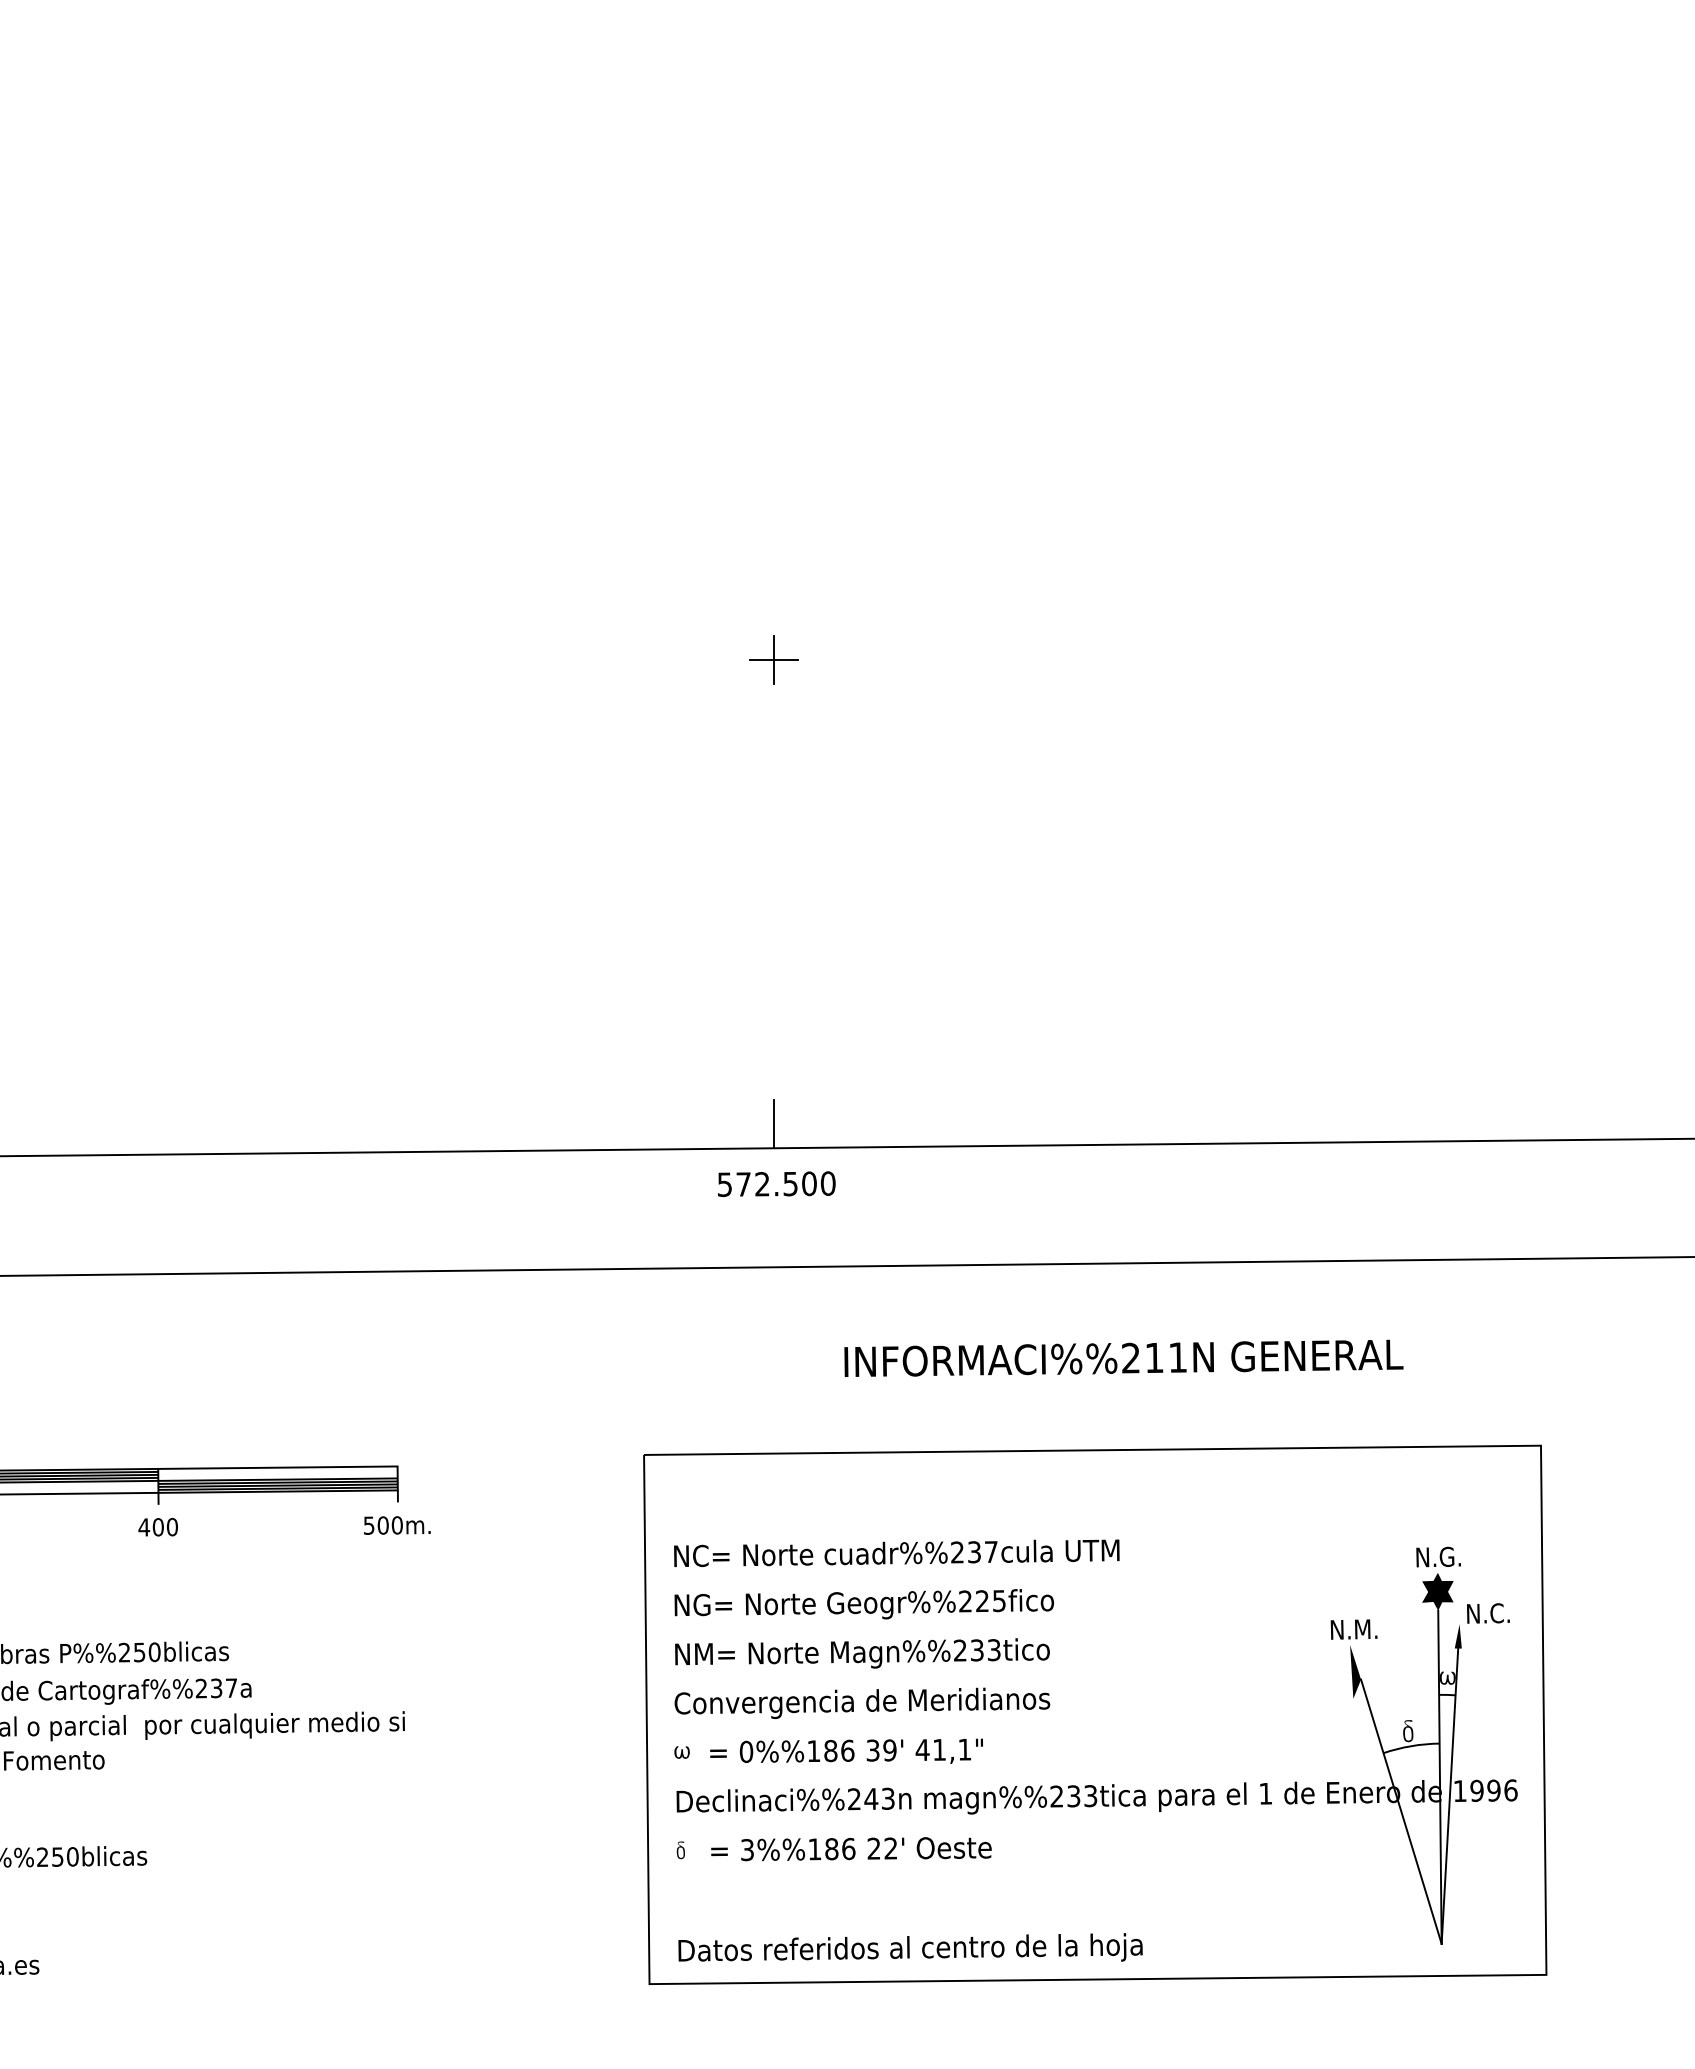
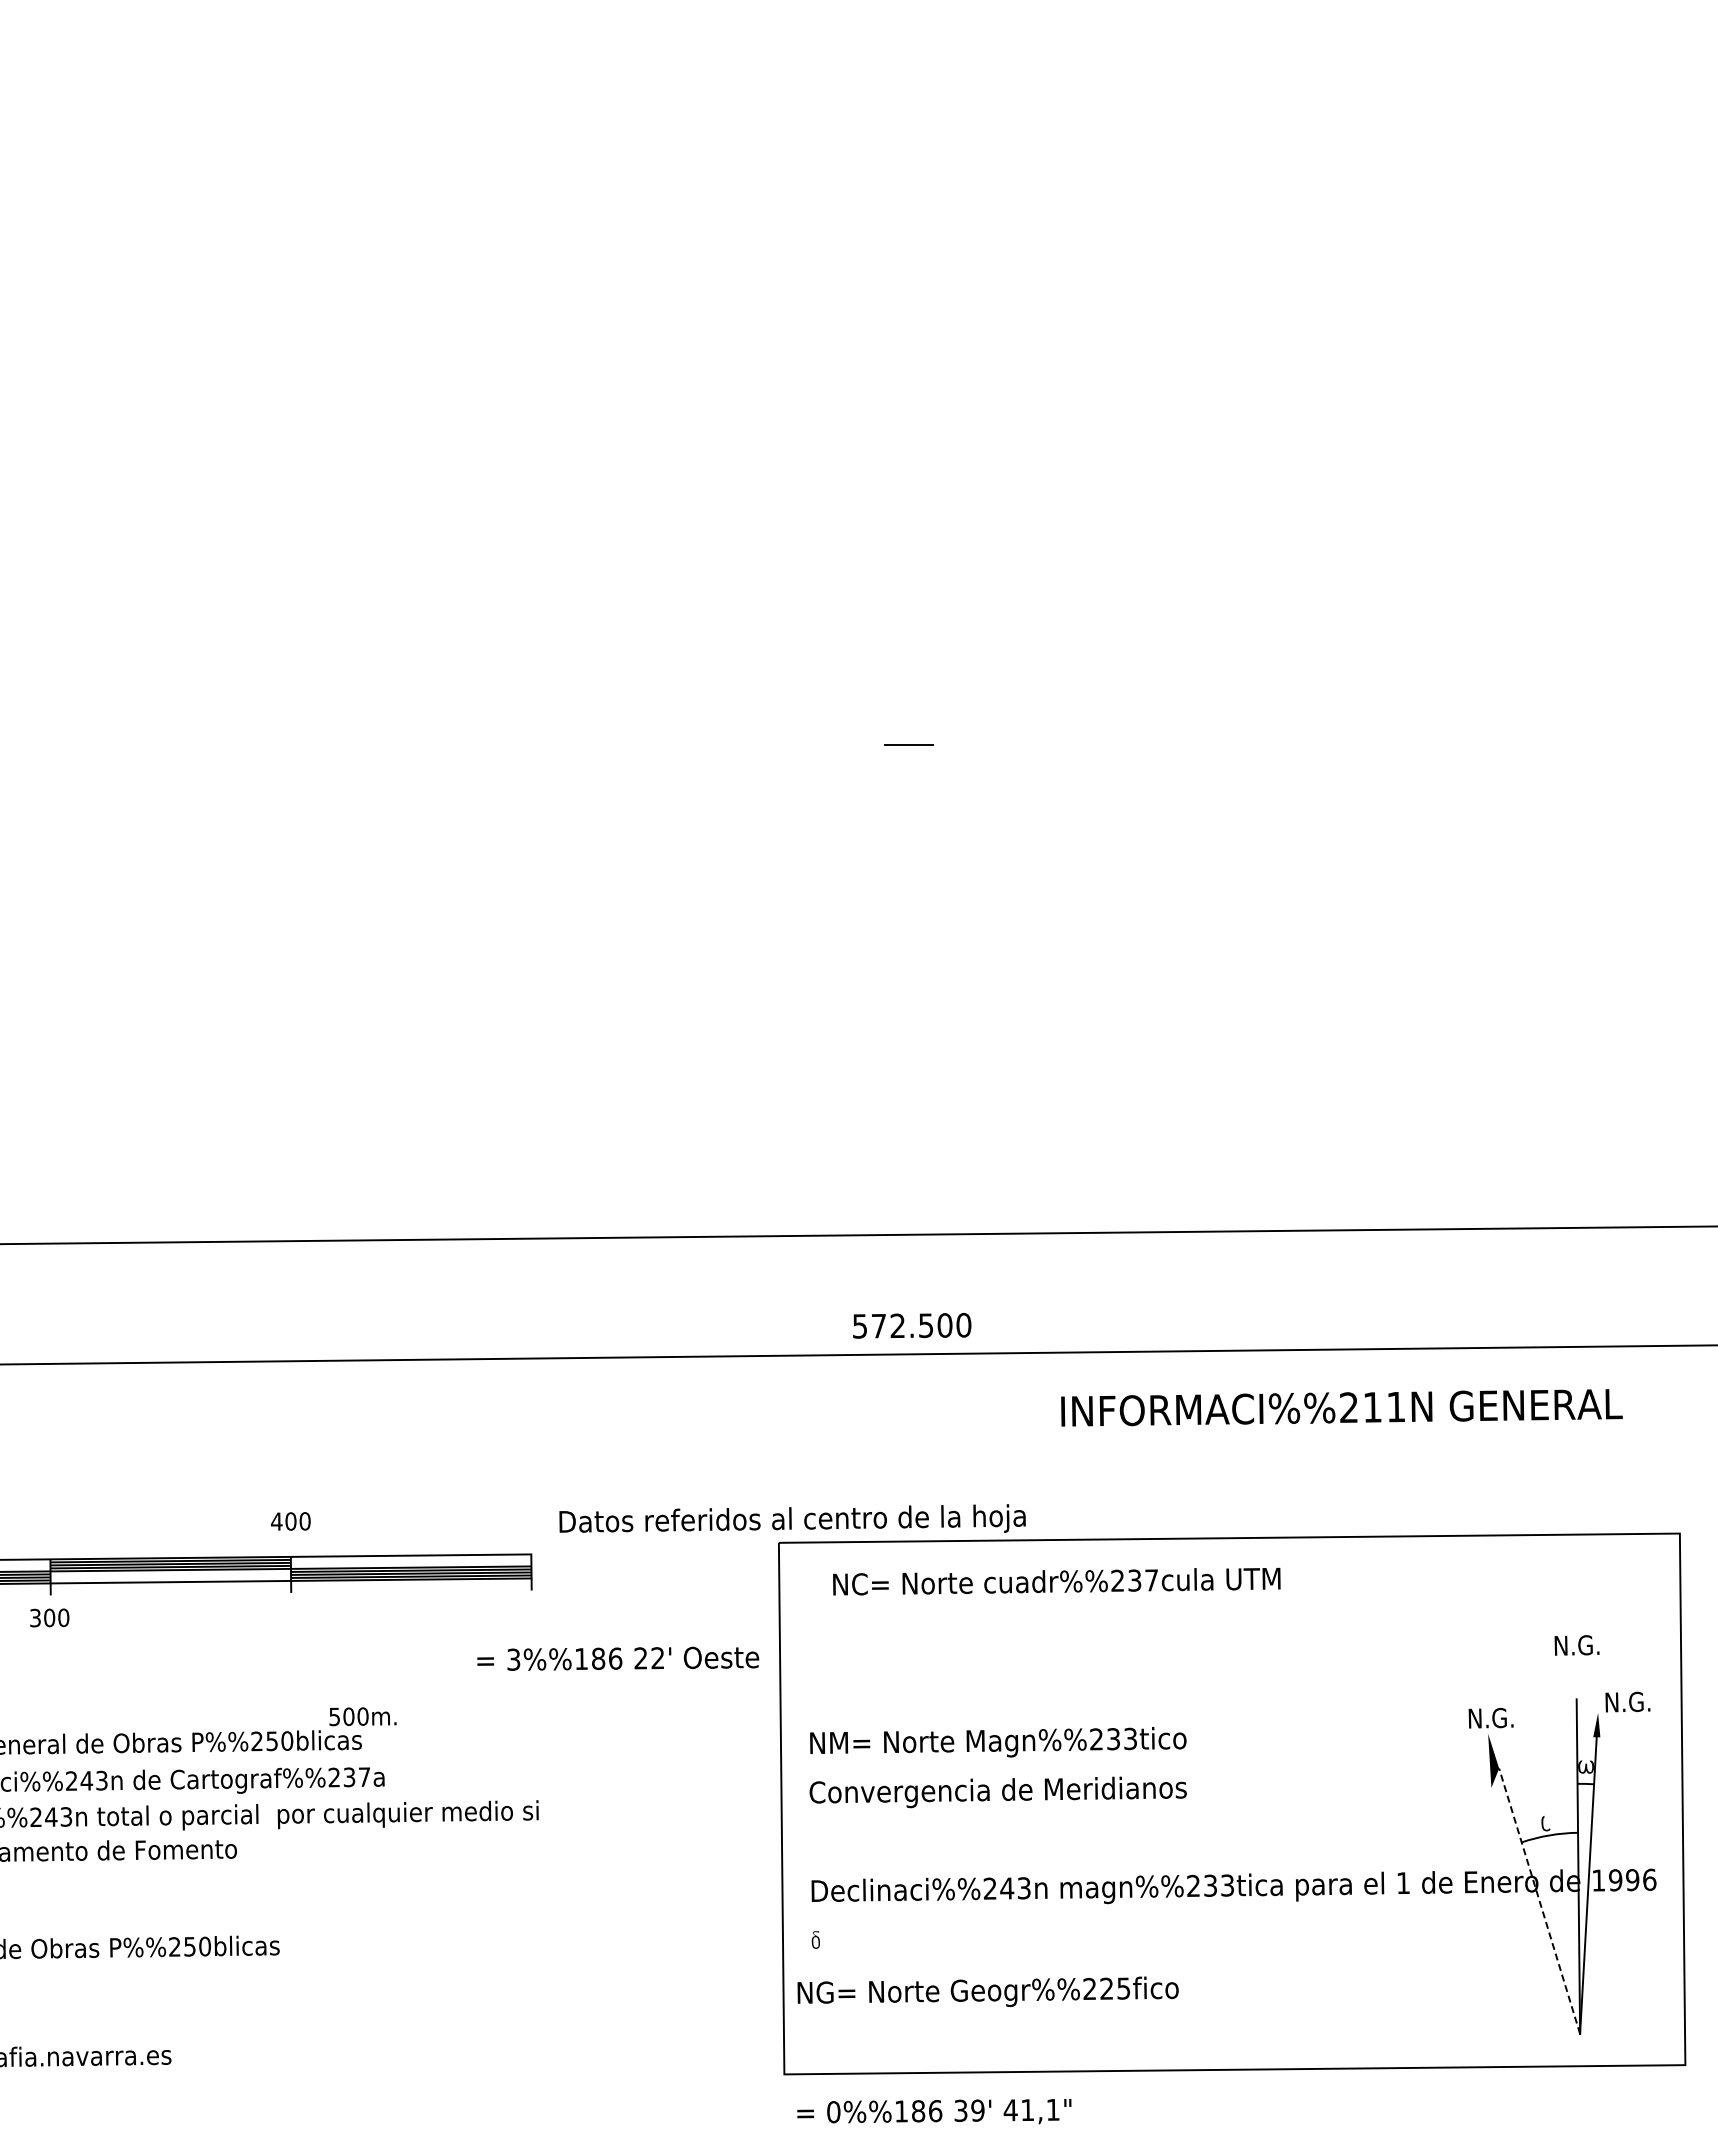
line: (774, 660) -> (909, 744), removed
line: (774, 1124) -> (909, 1210), removed
text: (777, 1183) -> (912, 1325), moved
text: (1123, 1358) -> (1341, 1407), moved
text: (396, 1525) -> (362, 1716), moved
text: (157, 1527) -> (290, 1521), moved
text: (896, 1553) -> (1056, 1581), moved
fill: (1438, 1591) -> (1576, 1680), removed
text: (863, 1603) -> (987, 1991), moved
text: (1504, 1612) -> (1643, 1701), N.C. -> N.G.
text: (1365, 1628) -> (1503, 1717), N.M. -> N.G.
fill: (1408, 1730) -> (1546, 1819), removed
text: (846, 1751) -> (934, 2111), moved
fill: (681, 1752) -> (816, 1841), removed
line: (1401, 1811) -> (1539, 1901), solid -> dashed
text: (851, 1848) -> (618, 1658), moved
text: (910, 1947) -> (792, 1518), moved

